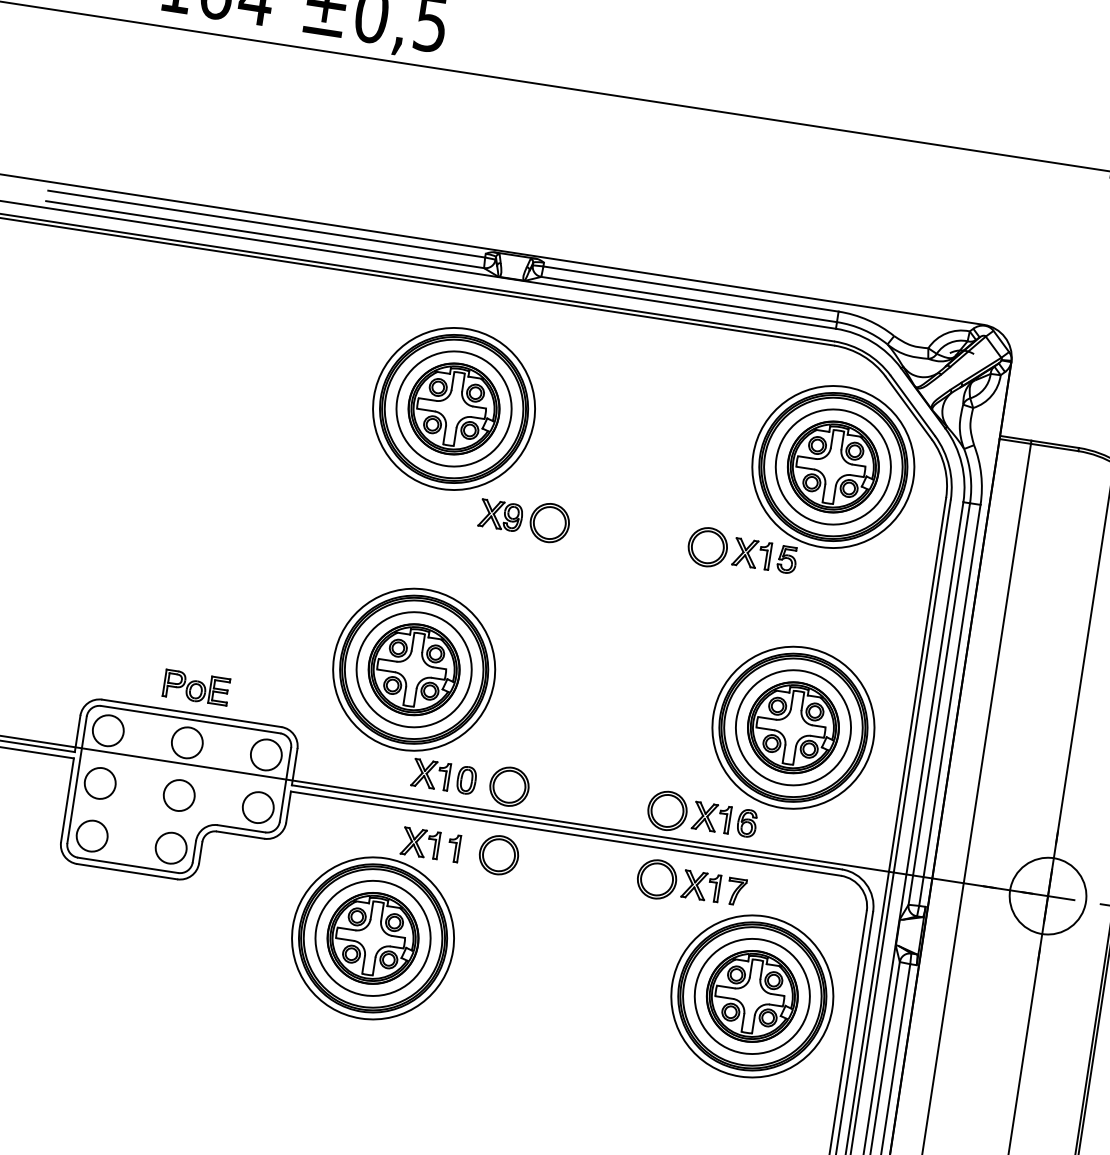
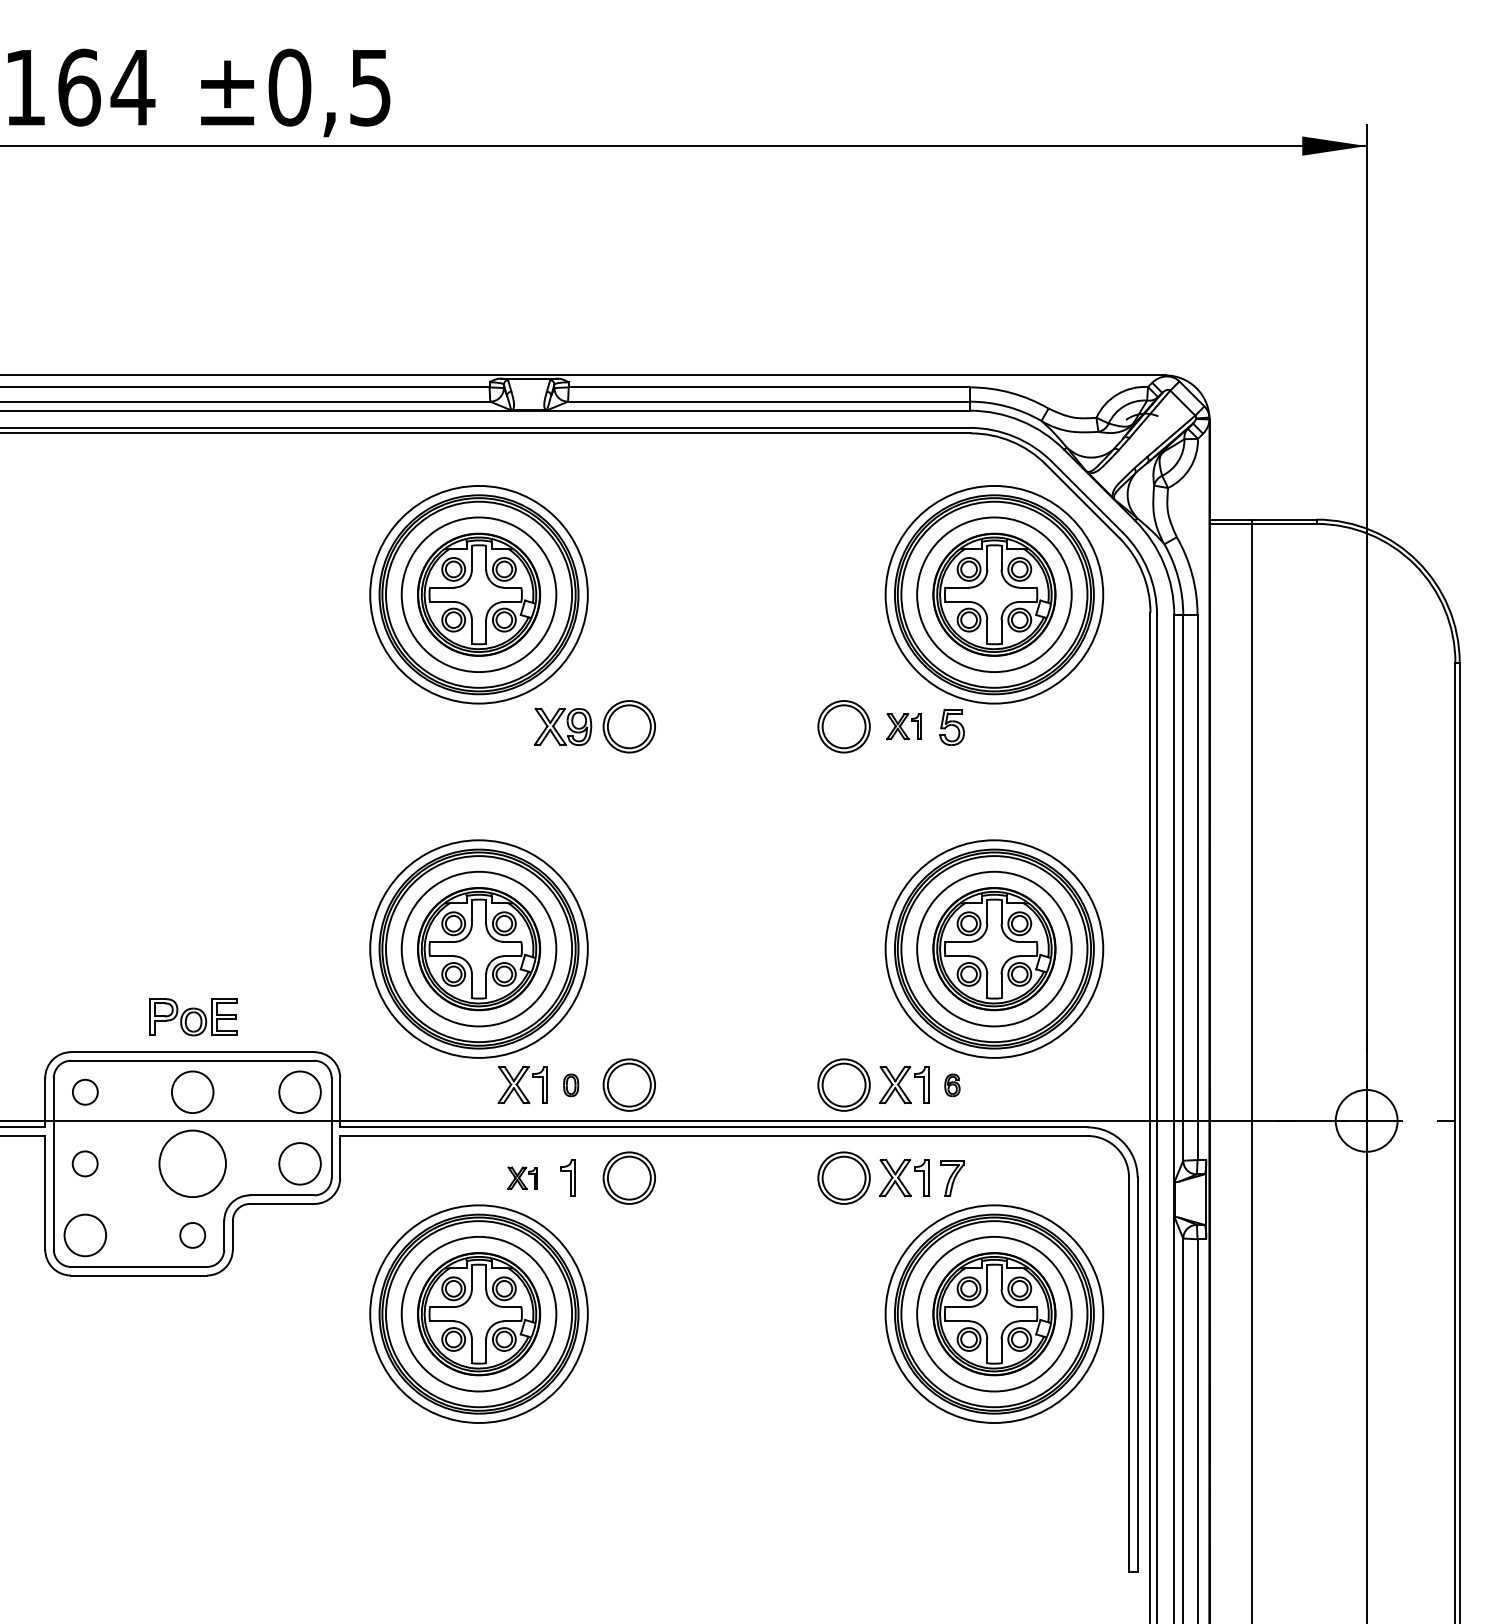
part: (751, 553) -> (903, 726), size x0.7
circle: (108, 730) -> (85, 1092), size x0.6
part: (466, 780) -> (570, 1085), size x0.6
circle: (99, 783) -> (84, 1163), size x0.6
circle: (179, 795) -> (192, 1163), size x1.6
part: (747, 823) -> (952, 1085), size x0.6
part: (420, 843) -> (522, 1178), size x0.6
circle: (171, 848) -> (192, 1235), size x0.6
circle: (1047, 895) -> (1366, 1120), size x0.6

